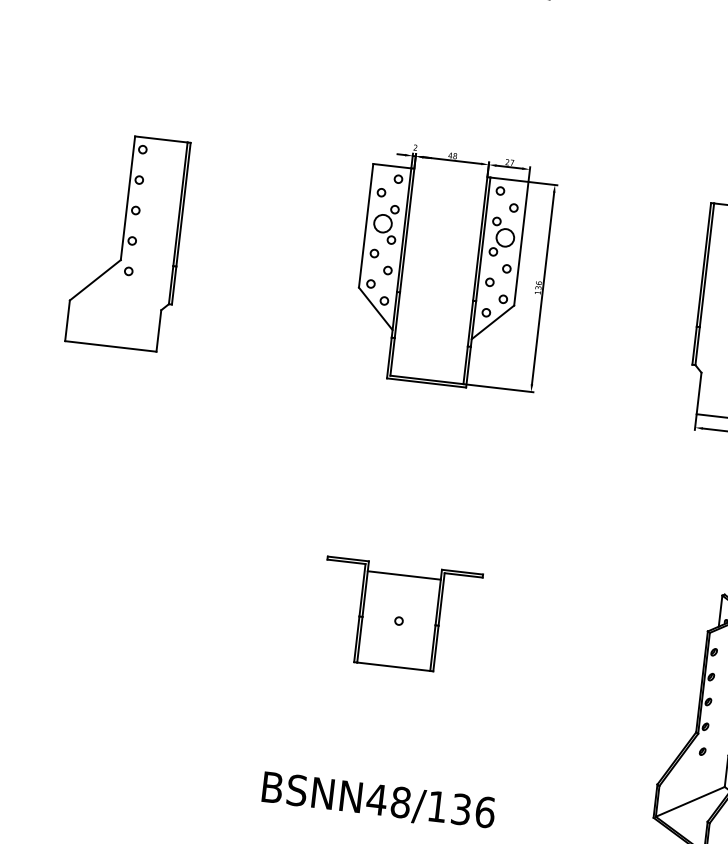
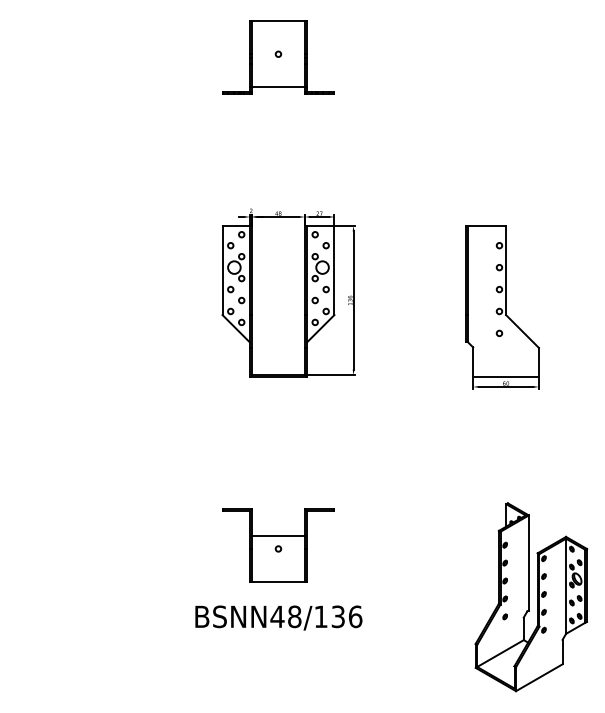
part: (128, 241) -> (54, 301), removed
line: (404, 576) -> (278, 536), moved
text: (378, 800) -> (278, 617), moved

